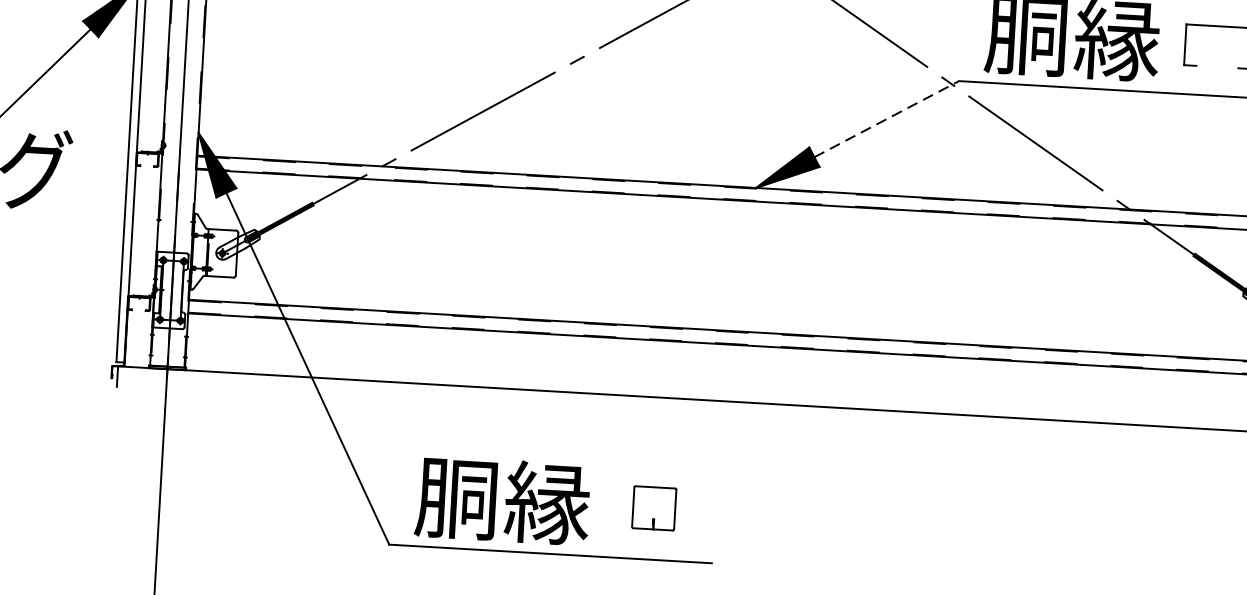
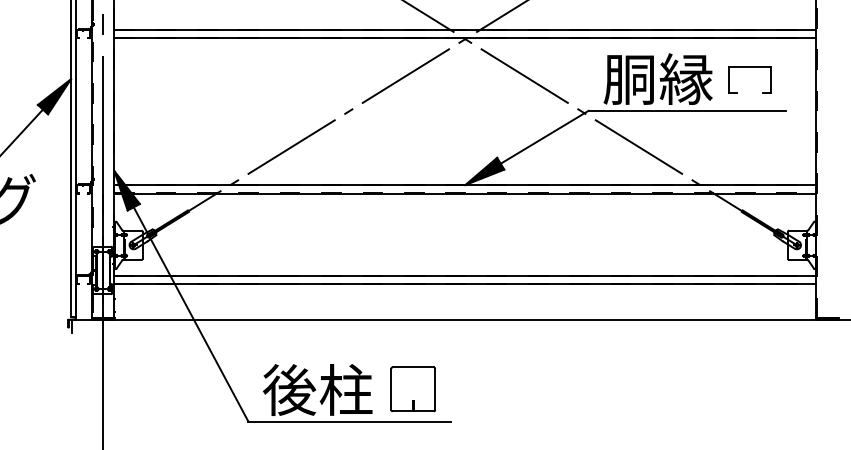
line: (888, 119) -> (545, 137), dashed -> solid
text: (502, 499) -> (317, 389), 胴縁 -> 後柱
part: (653, 508) -> (412, 389), size x1.67

